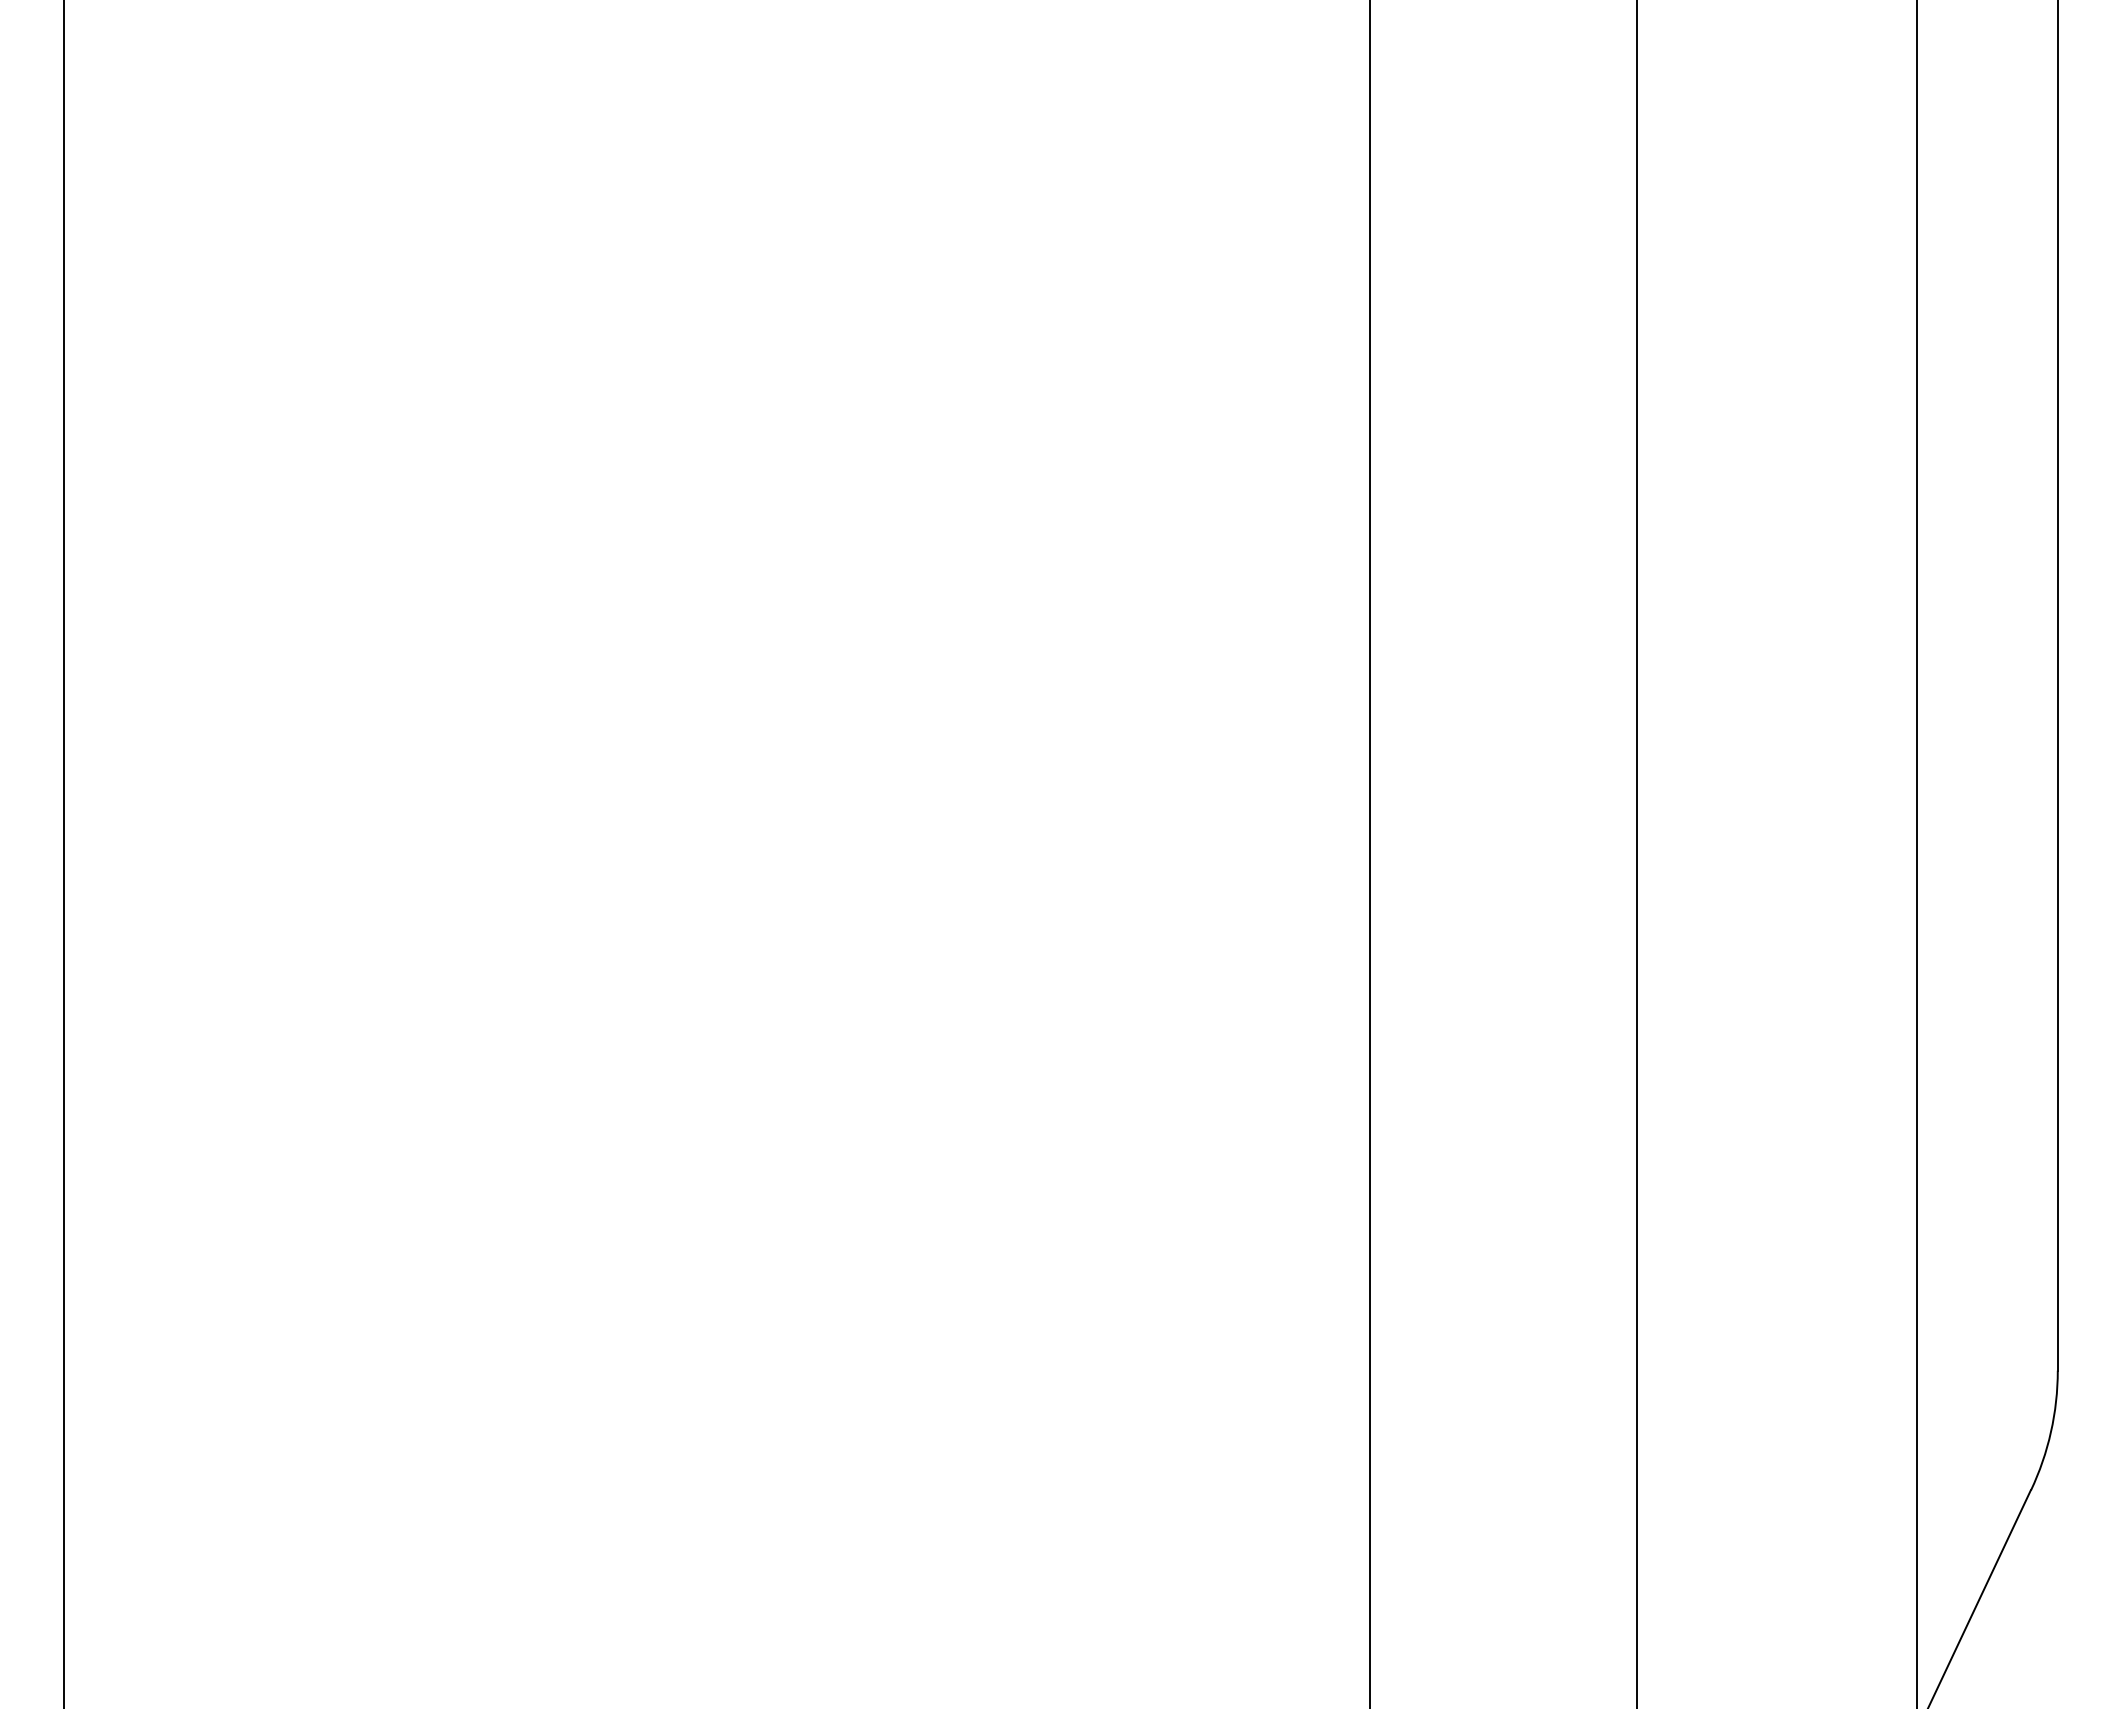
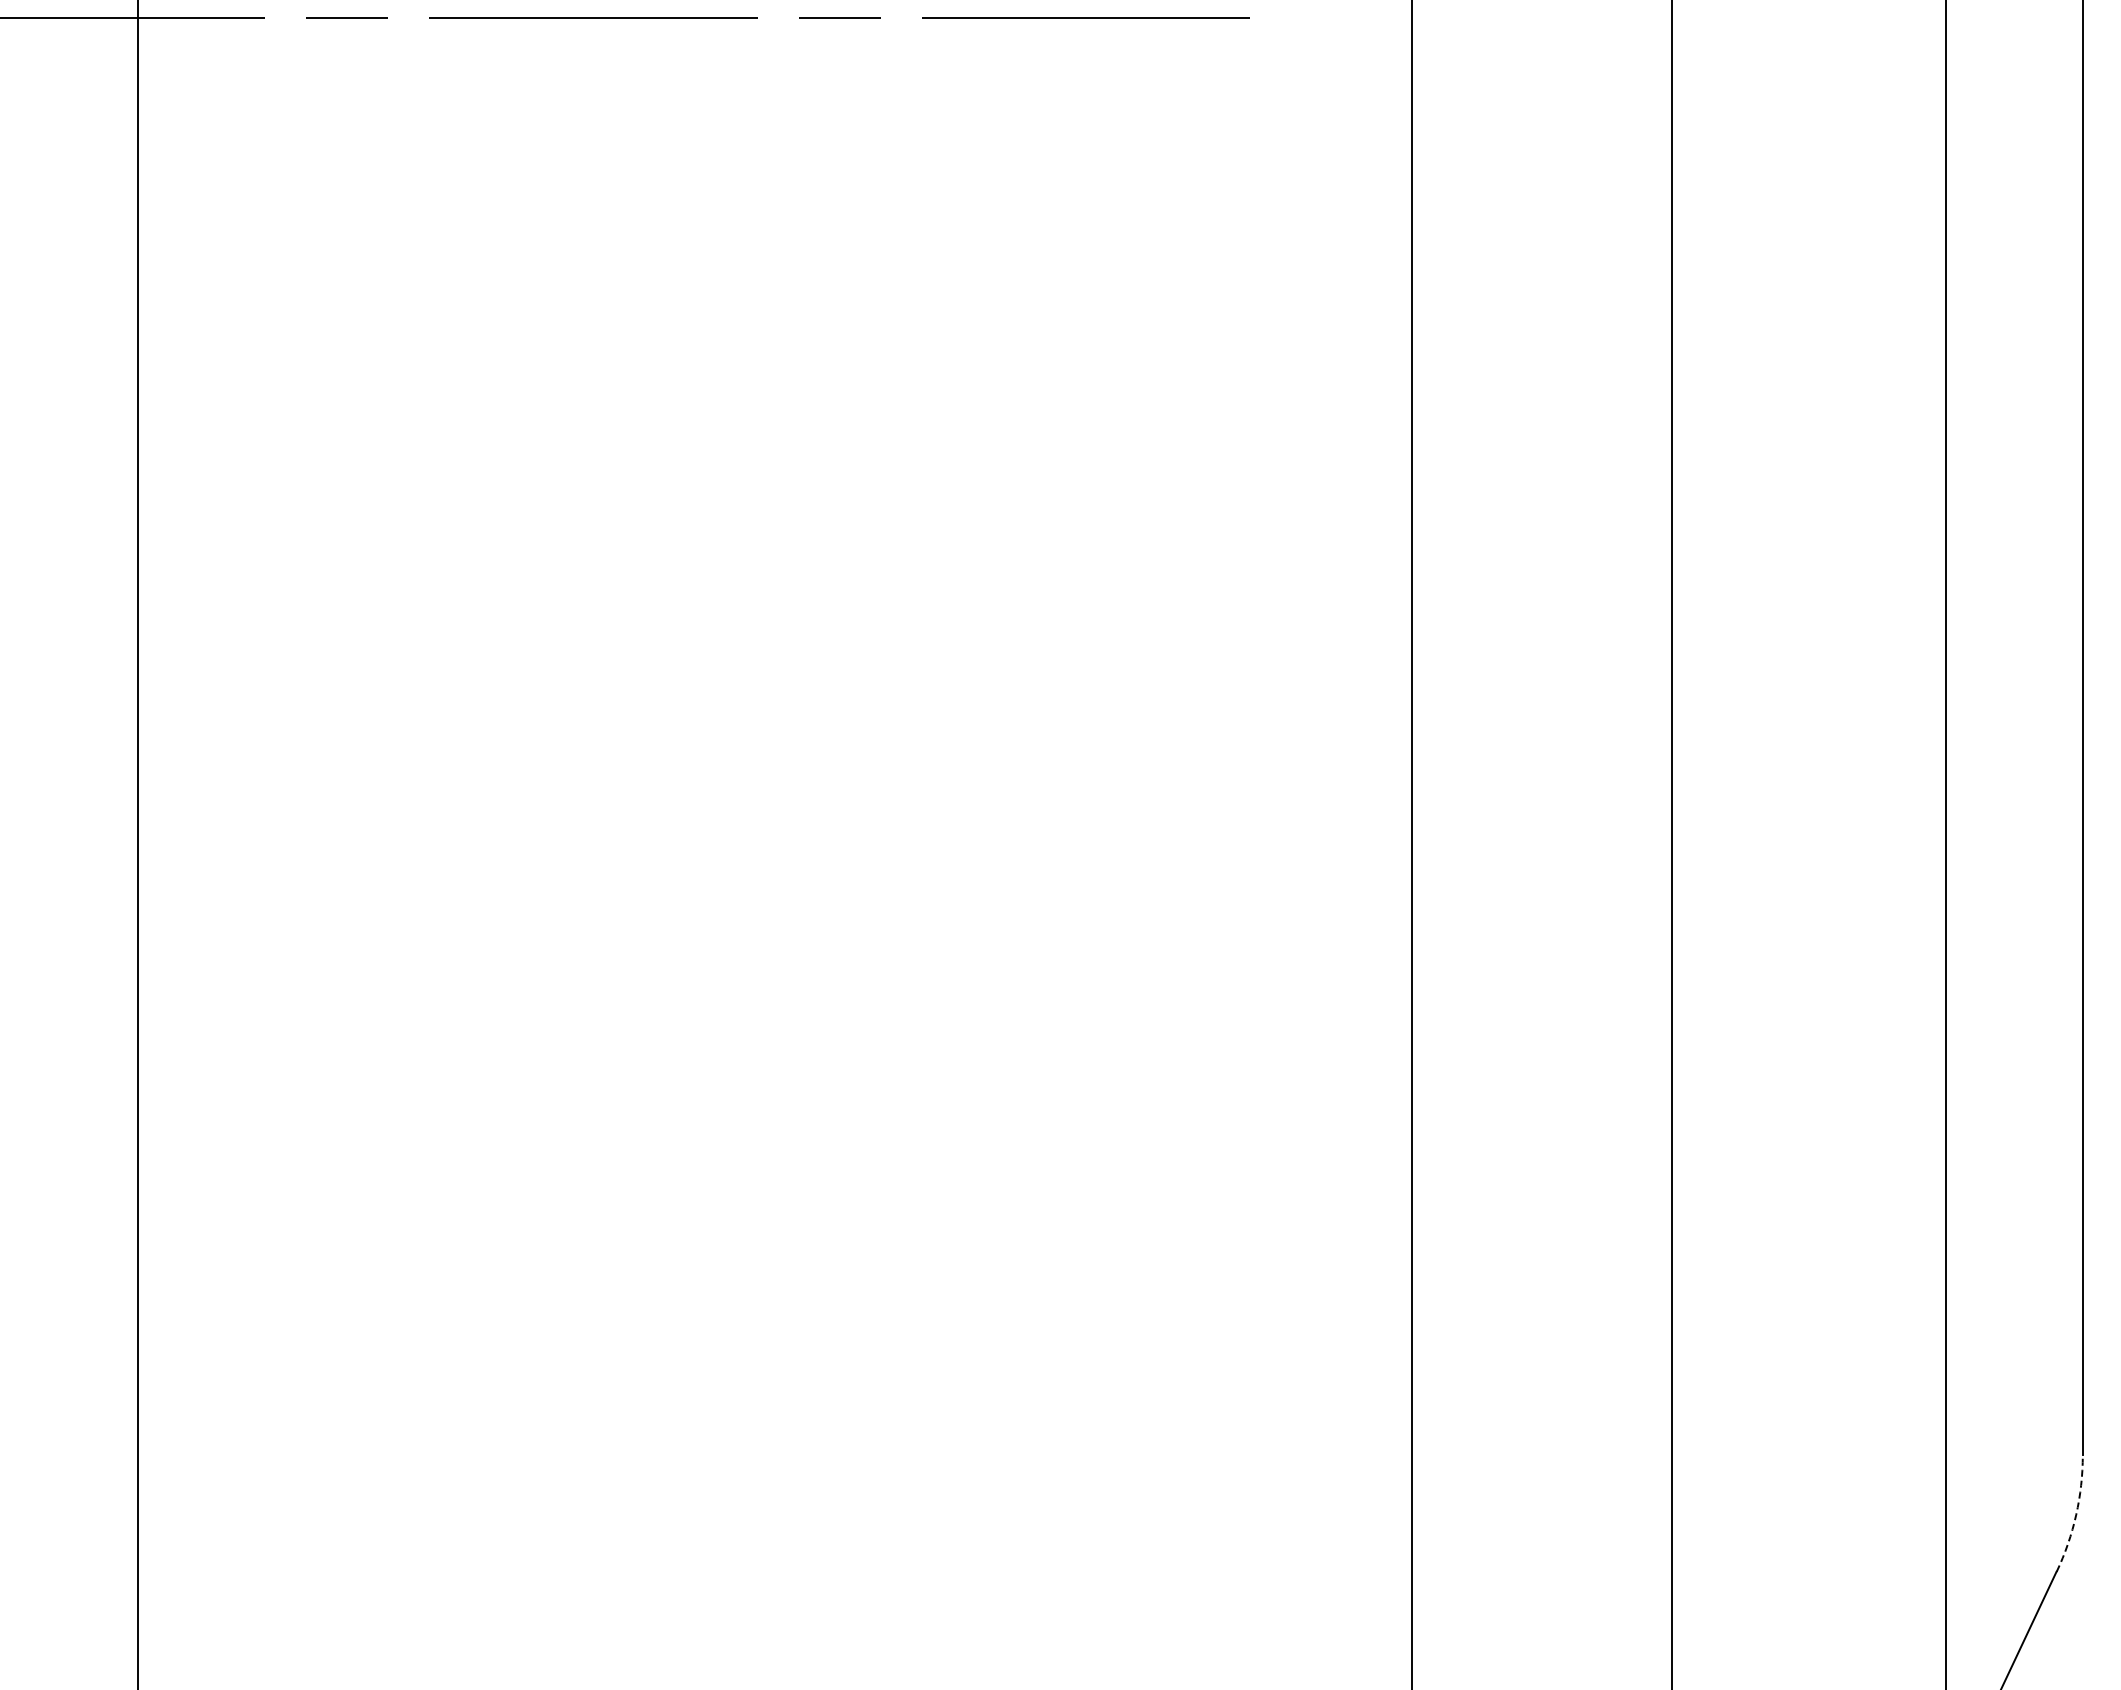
arc: (2051, 1431) -> (2076, 1514), solid -> dashed

